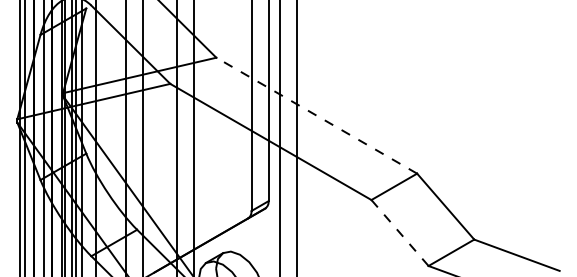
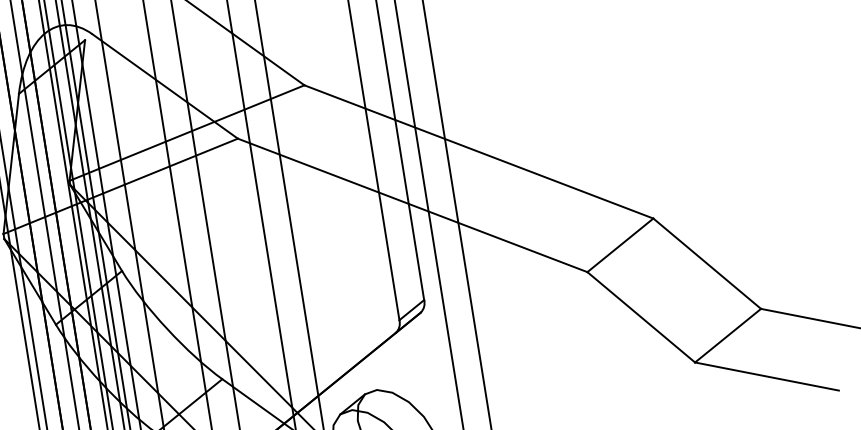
line: (316, 115) -> (478, 151), dashed -> solid
line: (400, 233) -> (642, 317), dashed -> solid

